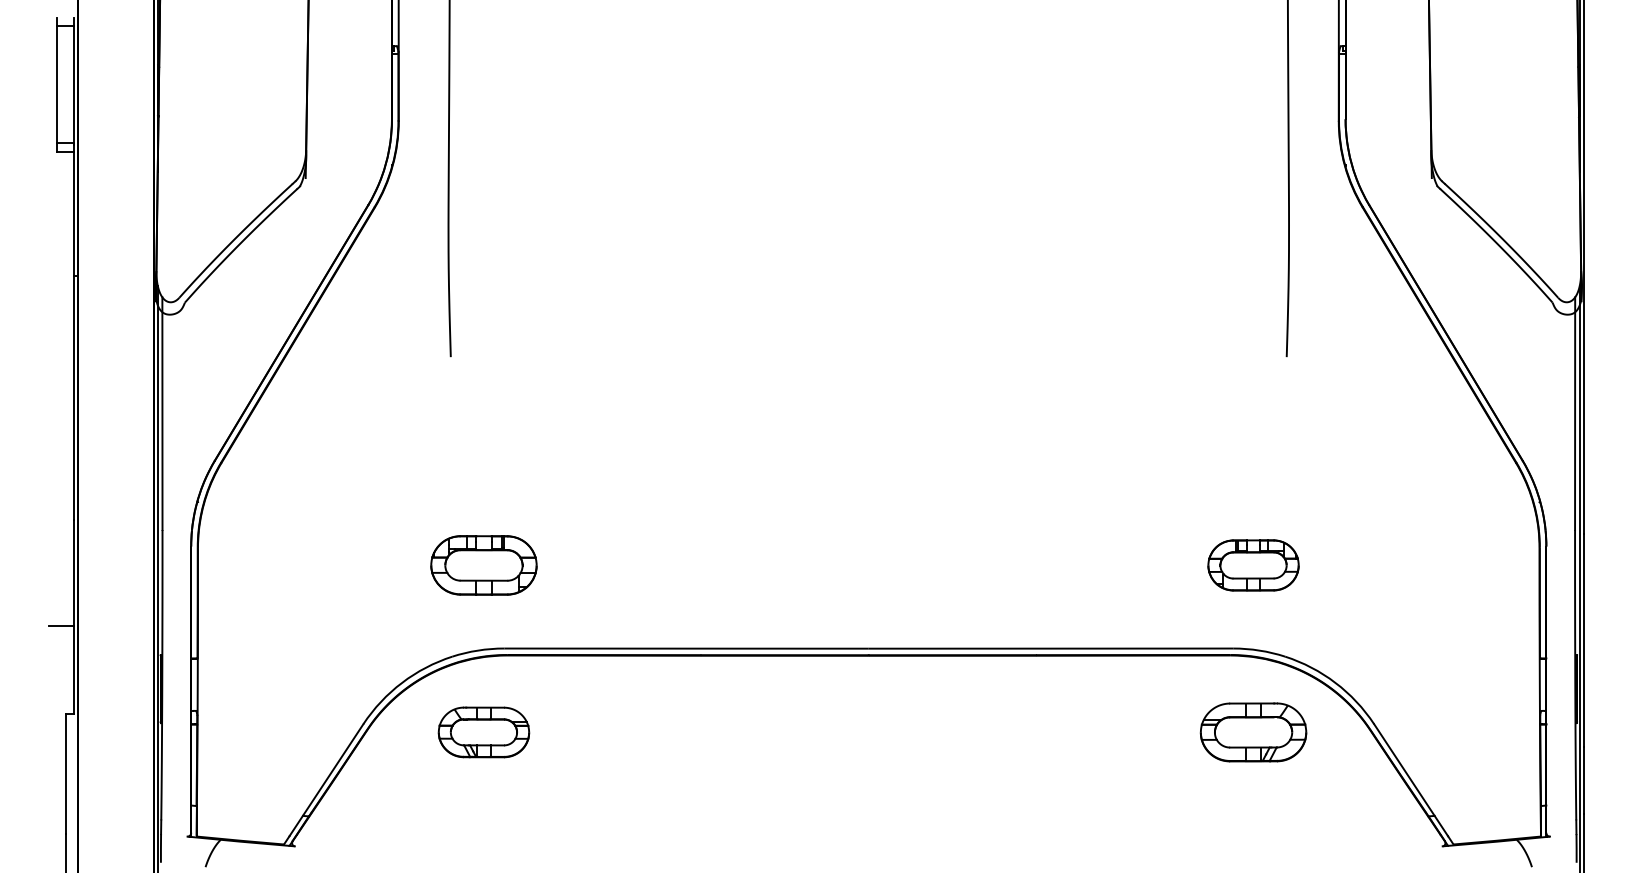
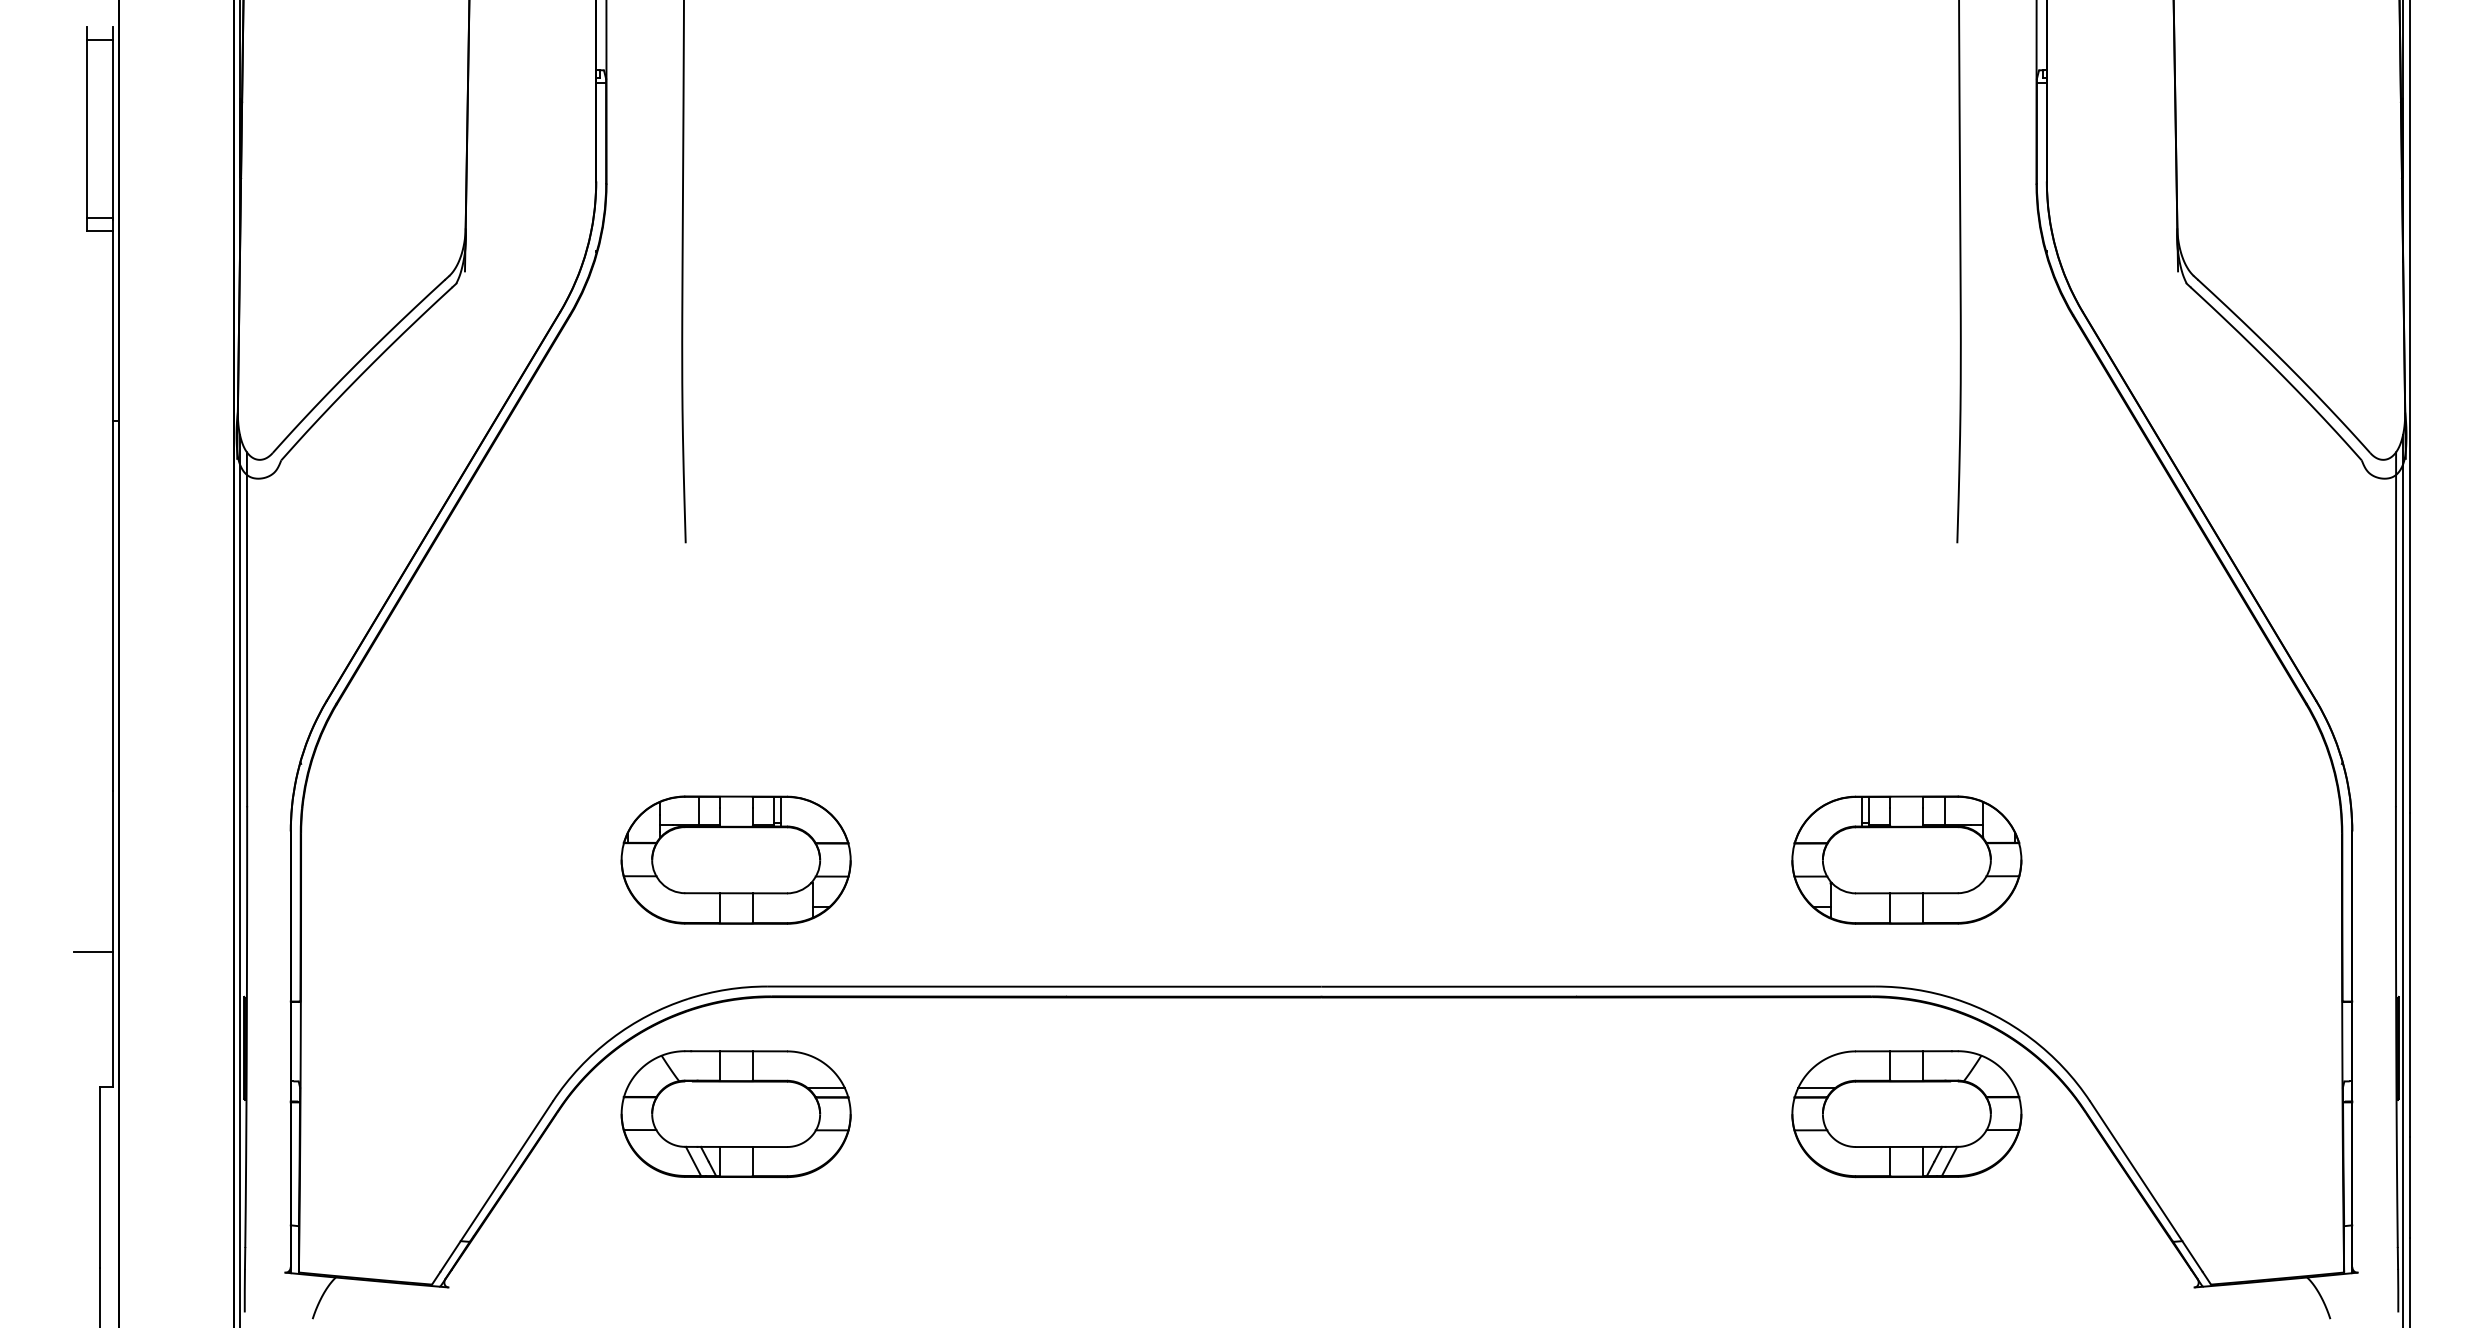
part: (483, 565) -> (735, 860), size x1.43
part: (1253, 565) -> (1906, 860), size x1.67
part: (483, 732) -> (735, 1114), size x1.67
part: (1253, 732) -> (1906, 1114), size x1.43

